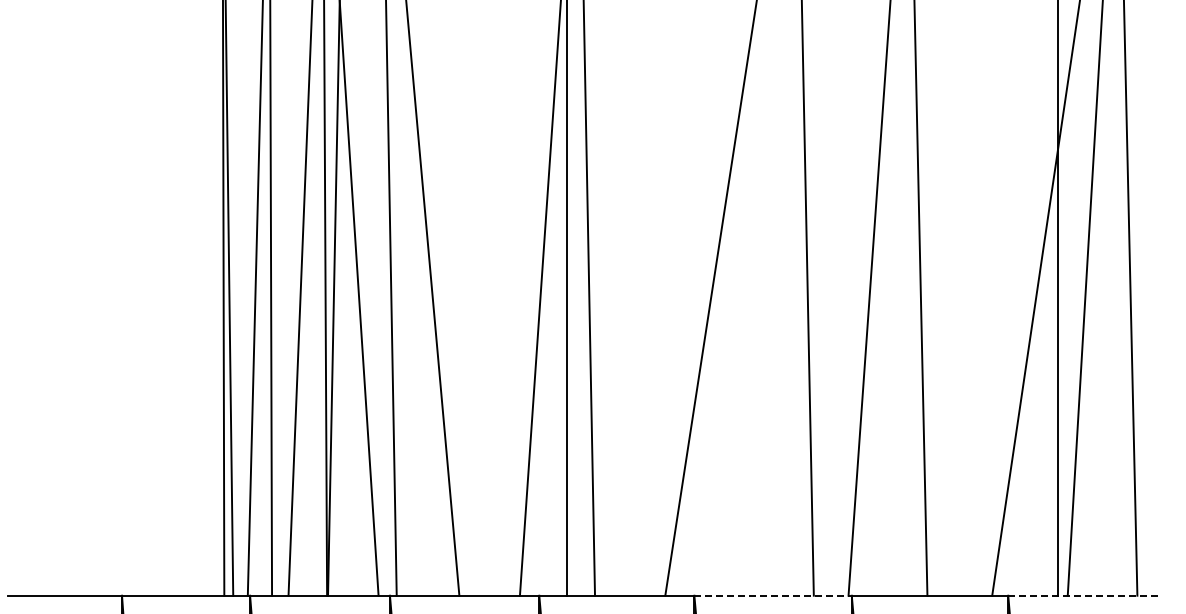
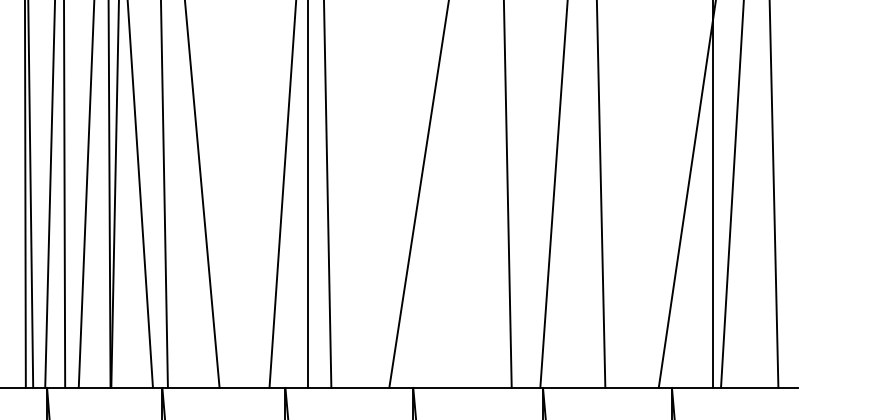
line: (773, 595) -> (478, 387), dashed -> solid
line: (1085, 595) -> (735, 387), dashed -> solid

